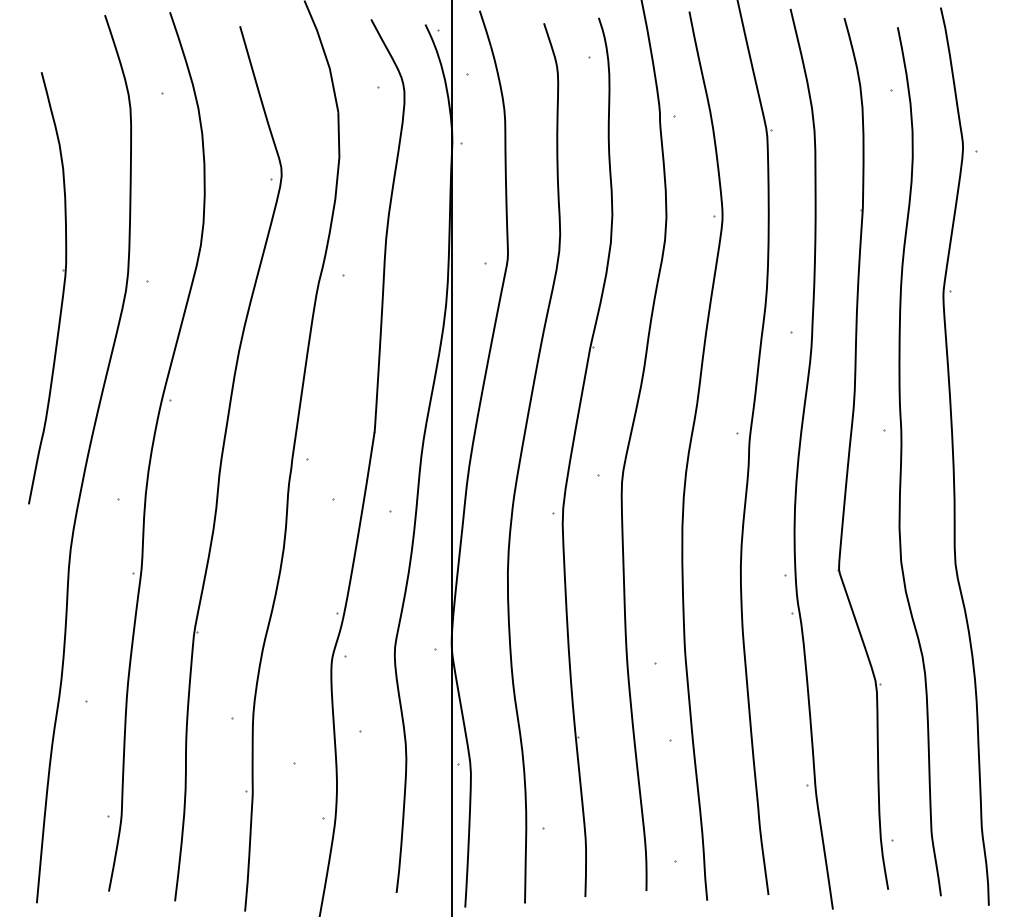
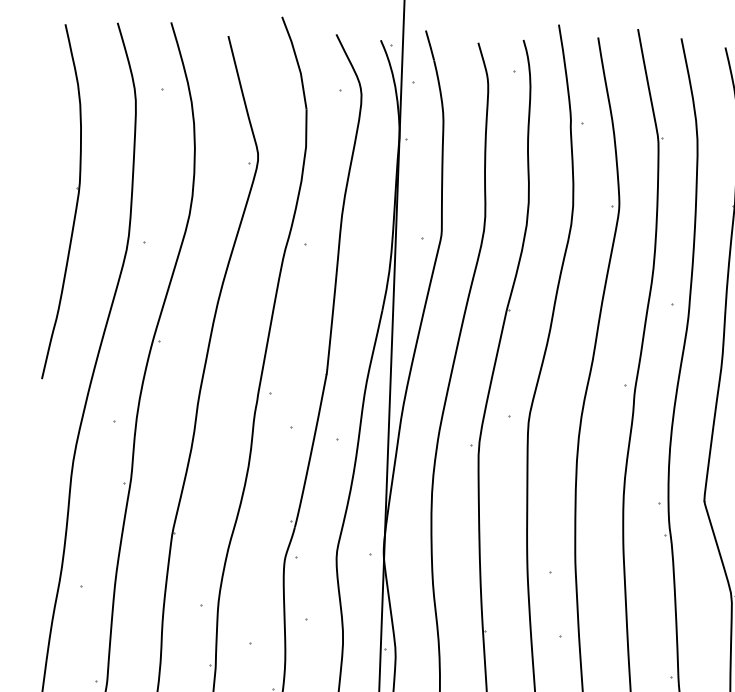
part: (62, 289) -> (76, 203), moved

